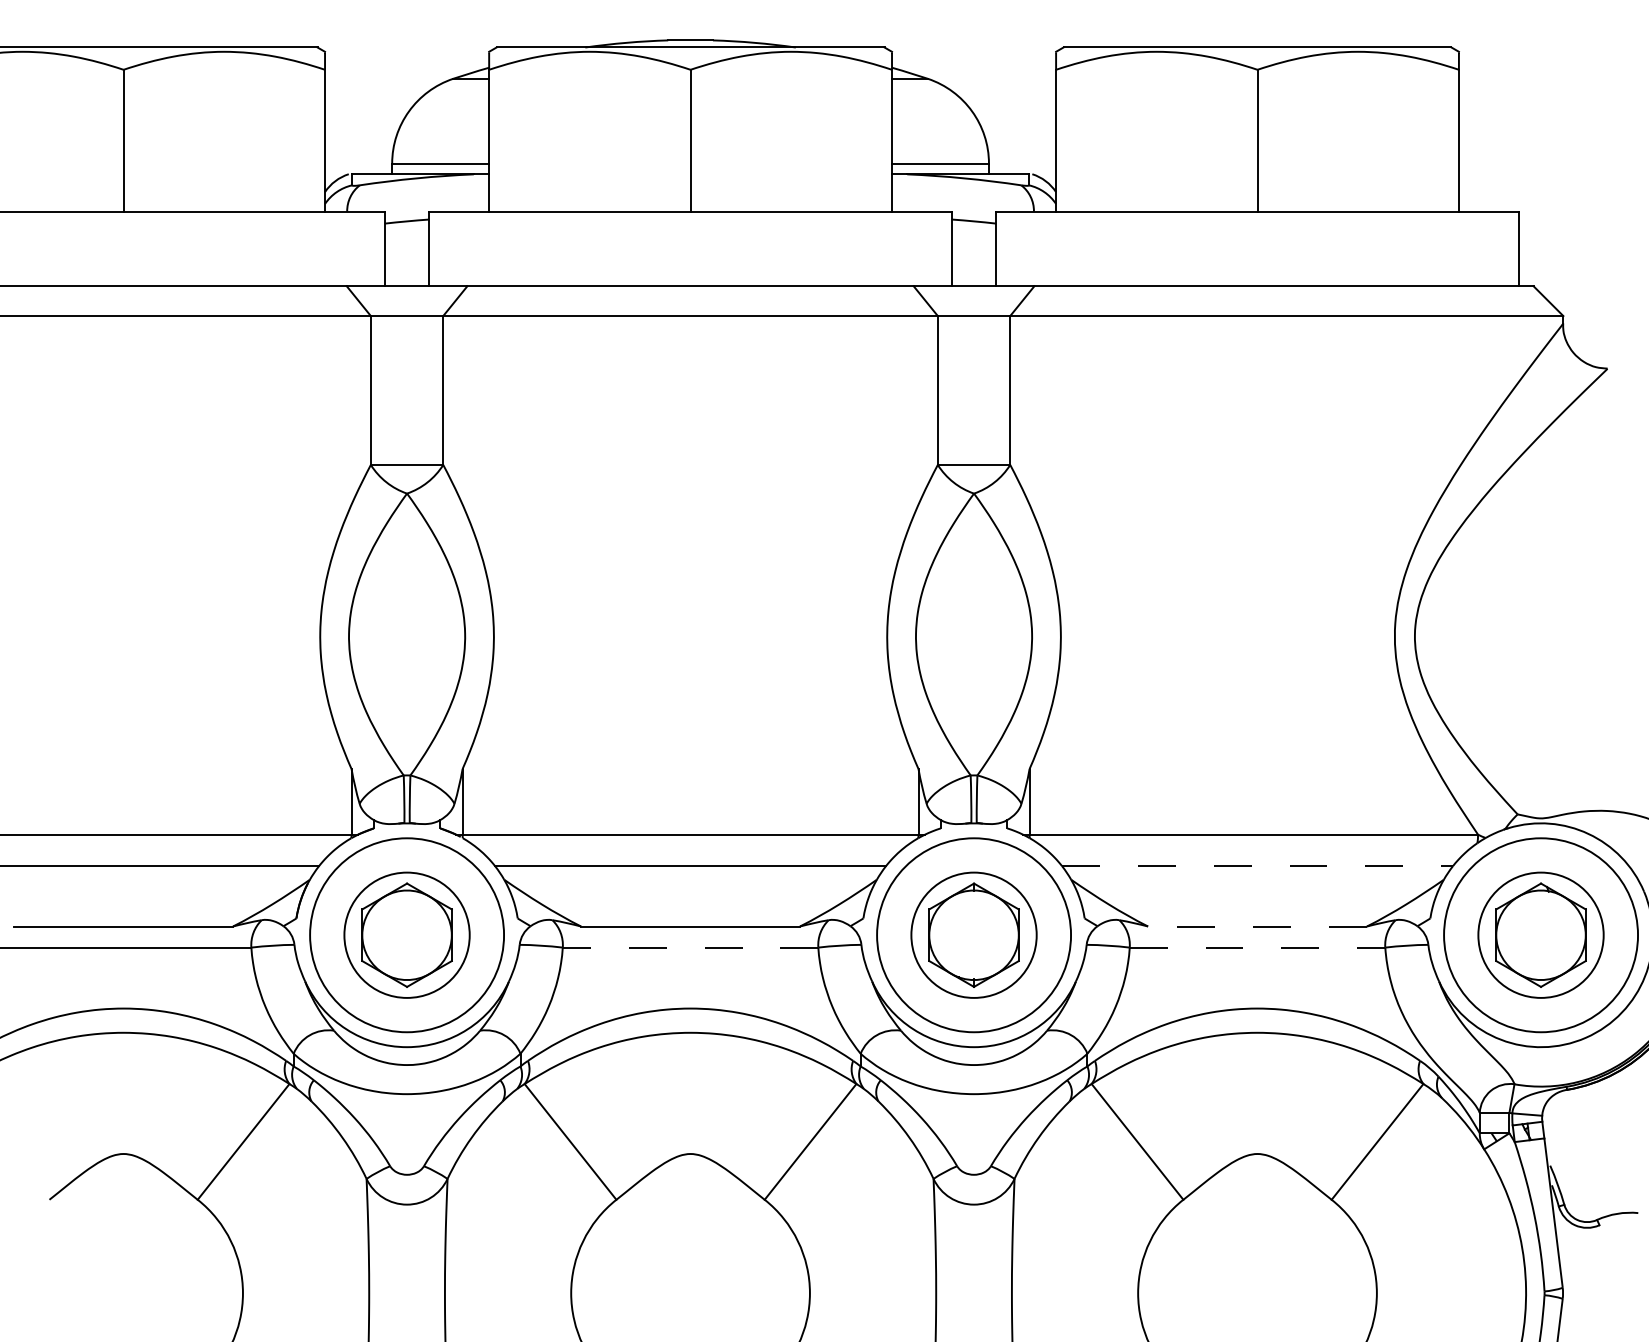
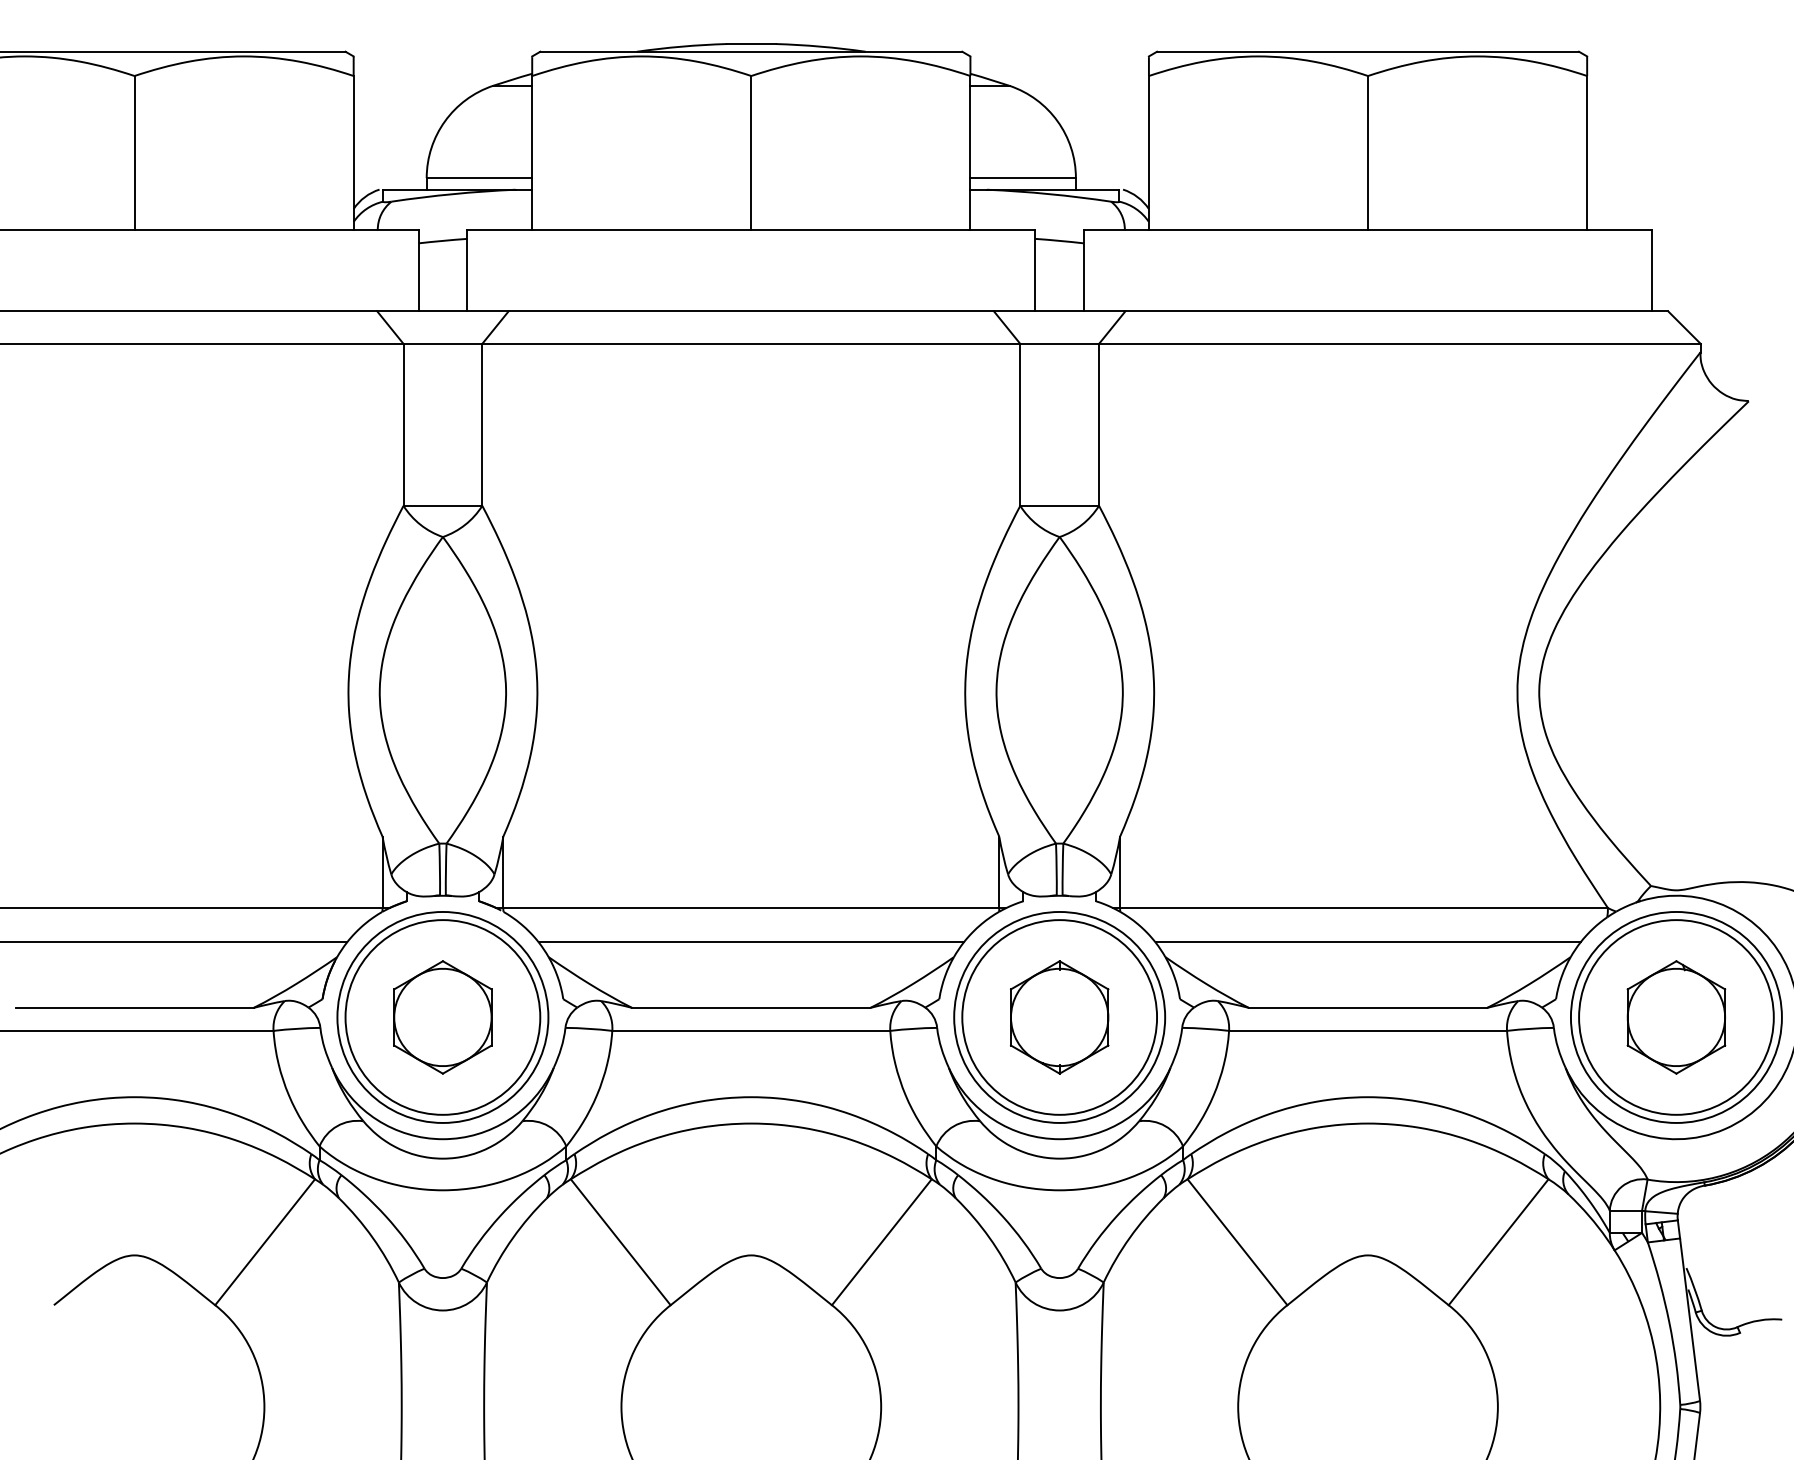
line: (1258, 866) -> (1369, 942), dashed -> solid
line: (1257, 926) -> (1368, 1007), dashed -> solid
circle: (406, 934) -> (442, 1016), size x1.43
circle: (973, 934) -> (1059, 1016), size x1.43
circle: (1540, 934) -> (1675, 1016), size x1.43
line: (690, 947) -> (751, 1030), dashed -> solid
line: (1257, 947) -> (1368, 1030), dashed -> solid

